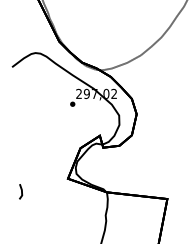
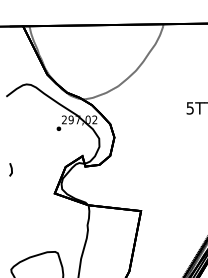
line: (20, 190) -> (10, 168), moved

